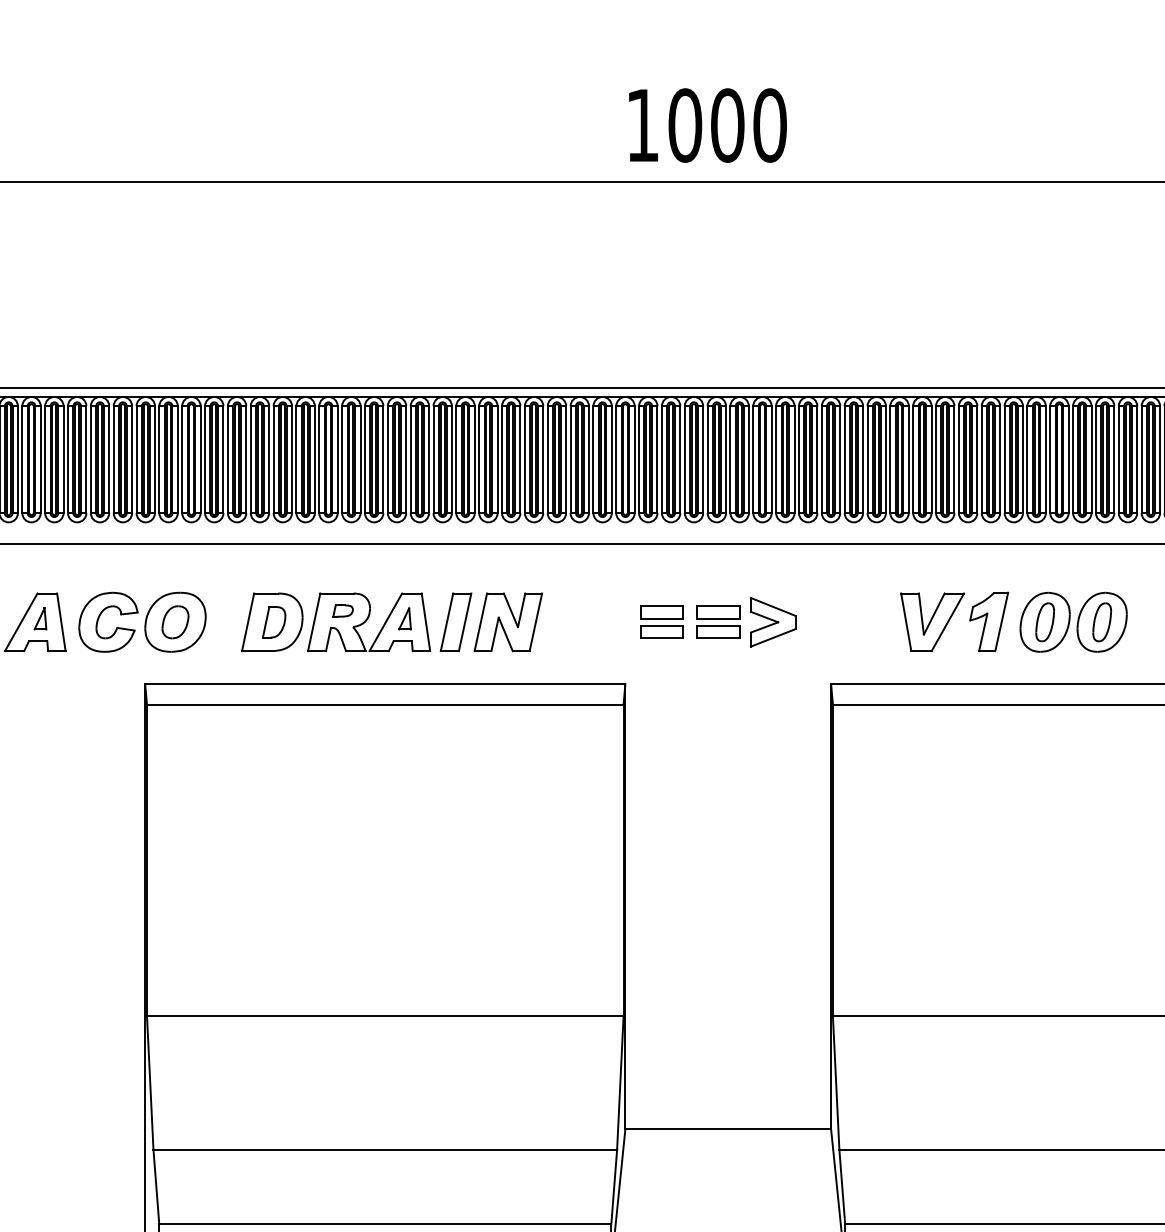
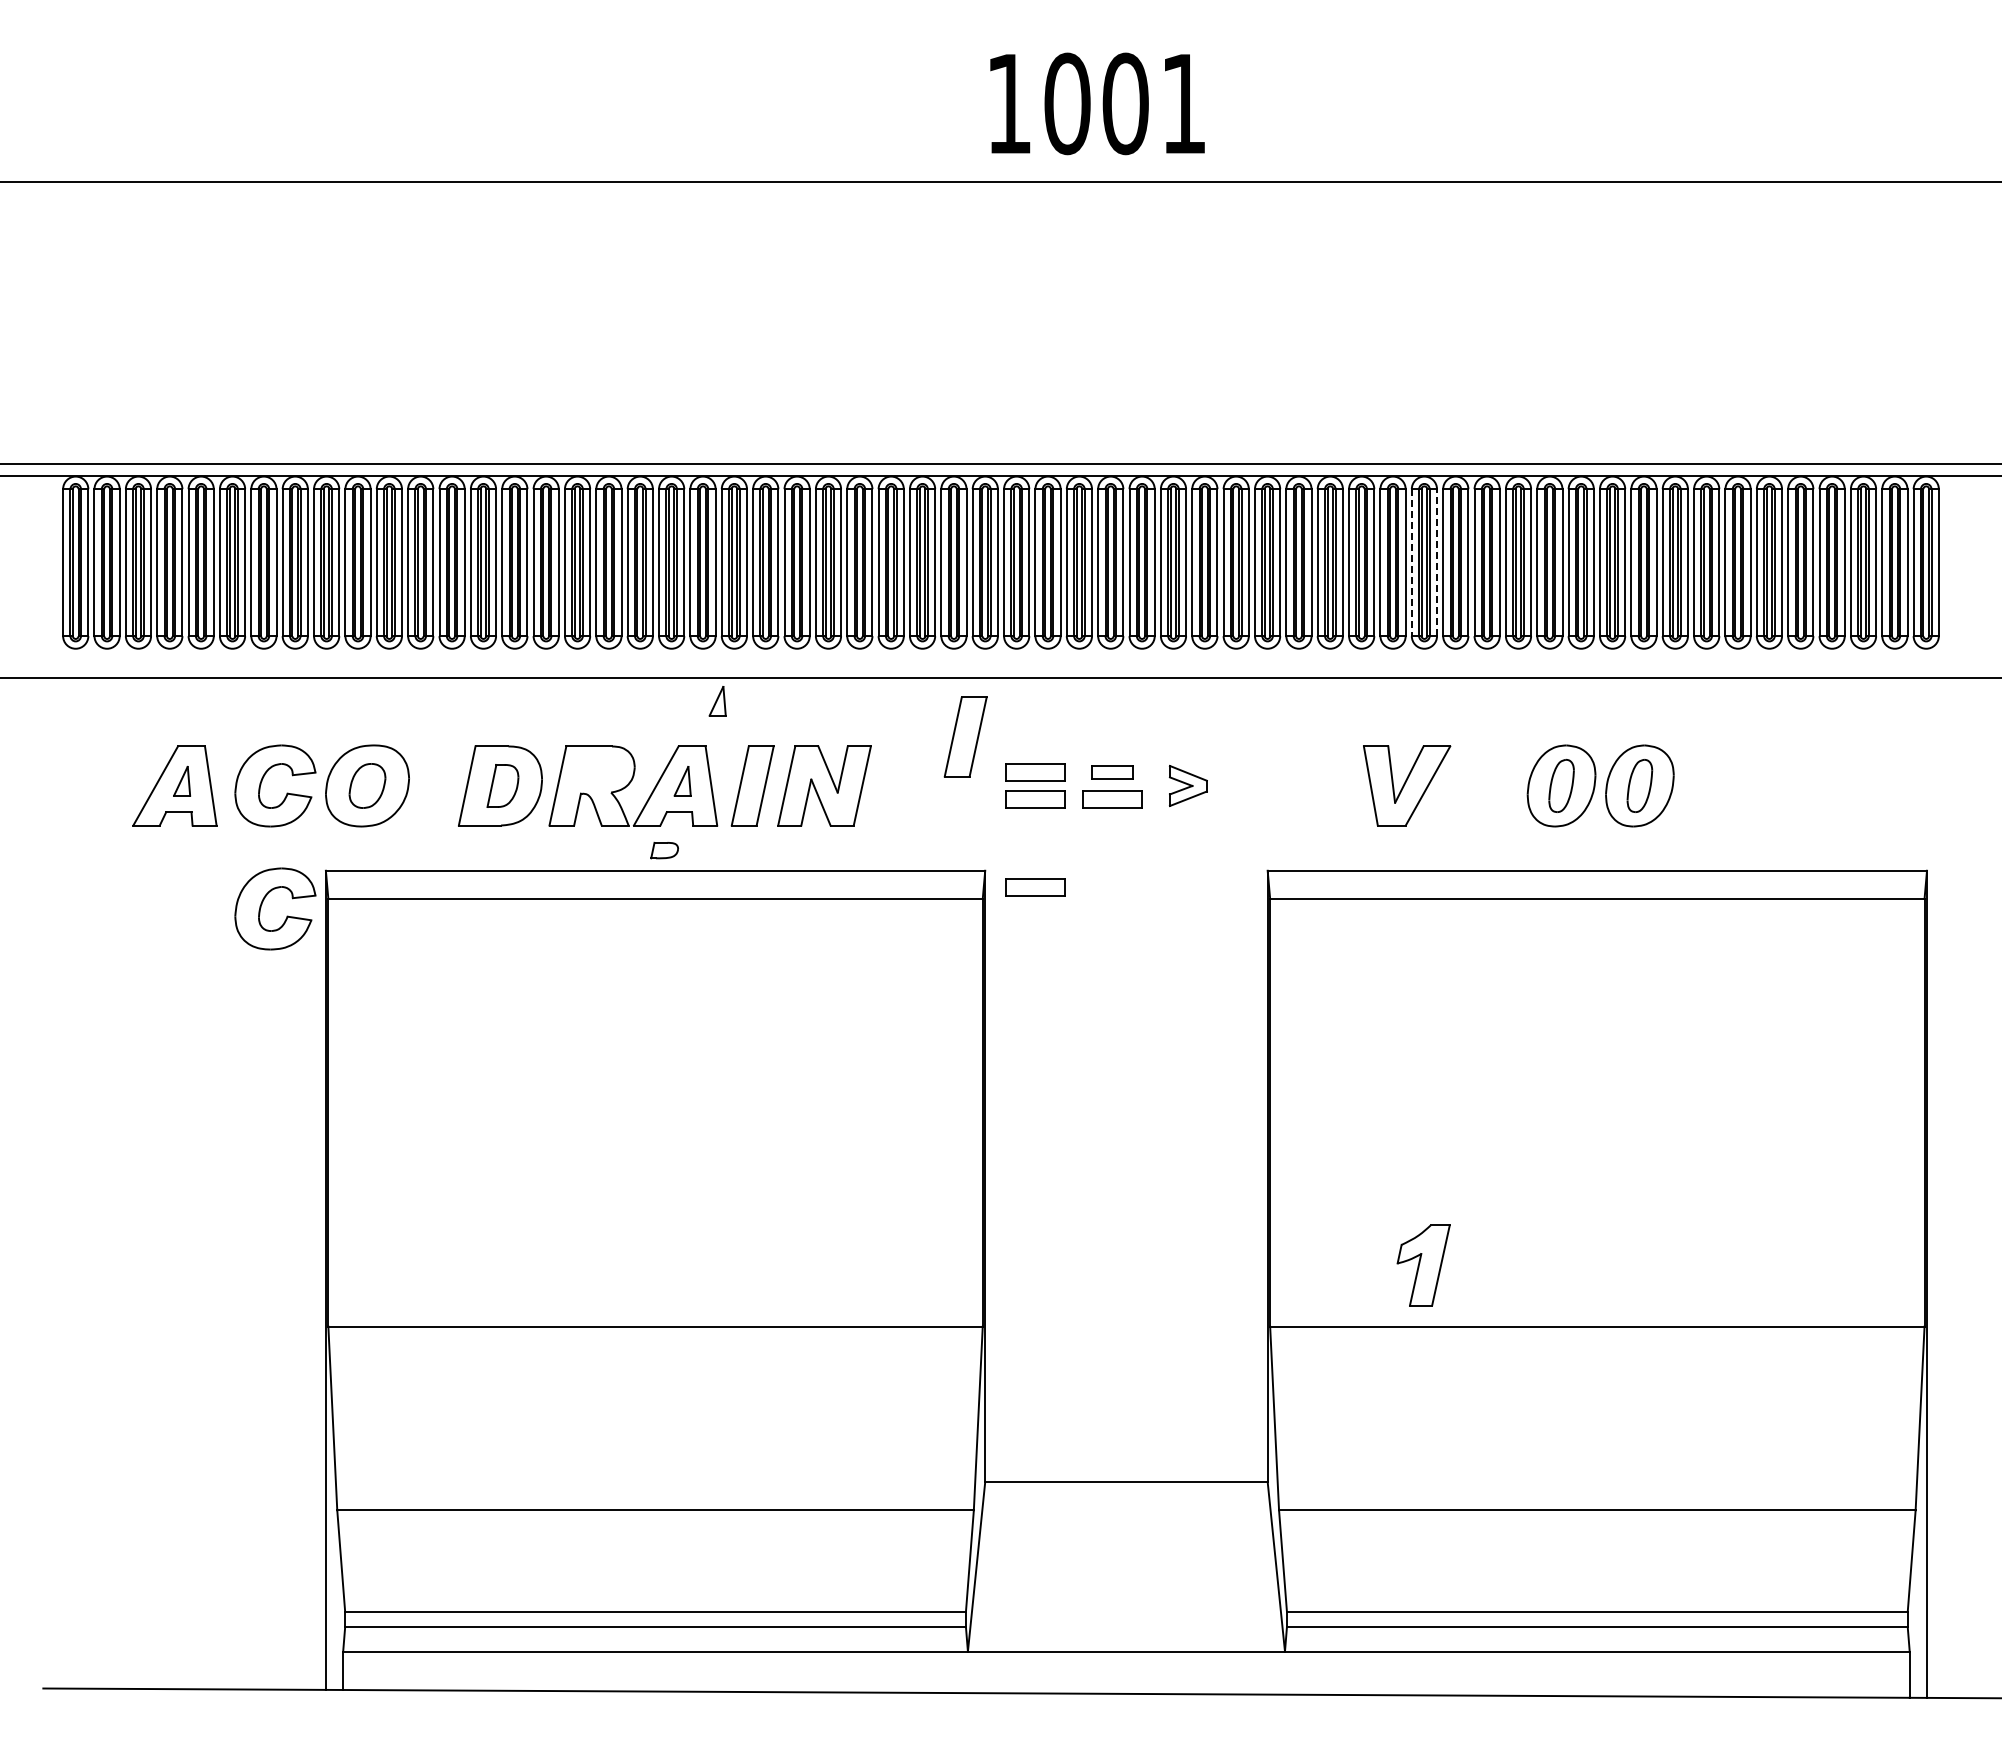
text: (770, 125) -> (1184, 103), 1000 -> 1001
line: (954, 459) -> (1437, 562), solid -> dashed
line: (935, 460) -> (1411, 563), solid -> dashed
part: (430, 560) -> (717, 701), added
part: (611, 586) -> (965, 736), added
part: (343, 611) -> (664, 850), moved
part: (718, 612) -> (1112, 772), size x0.7
part: (773, 621) -> (1188, 785), size x0.6
part: (989, 621) -> (1423, 1265), moved
part: (662, 696) -> (1035, 887), added
part: (99, 708) -> (262, 904), added

